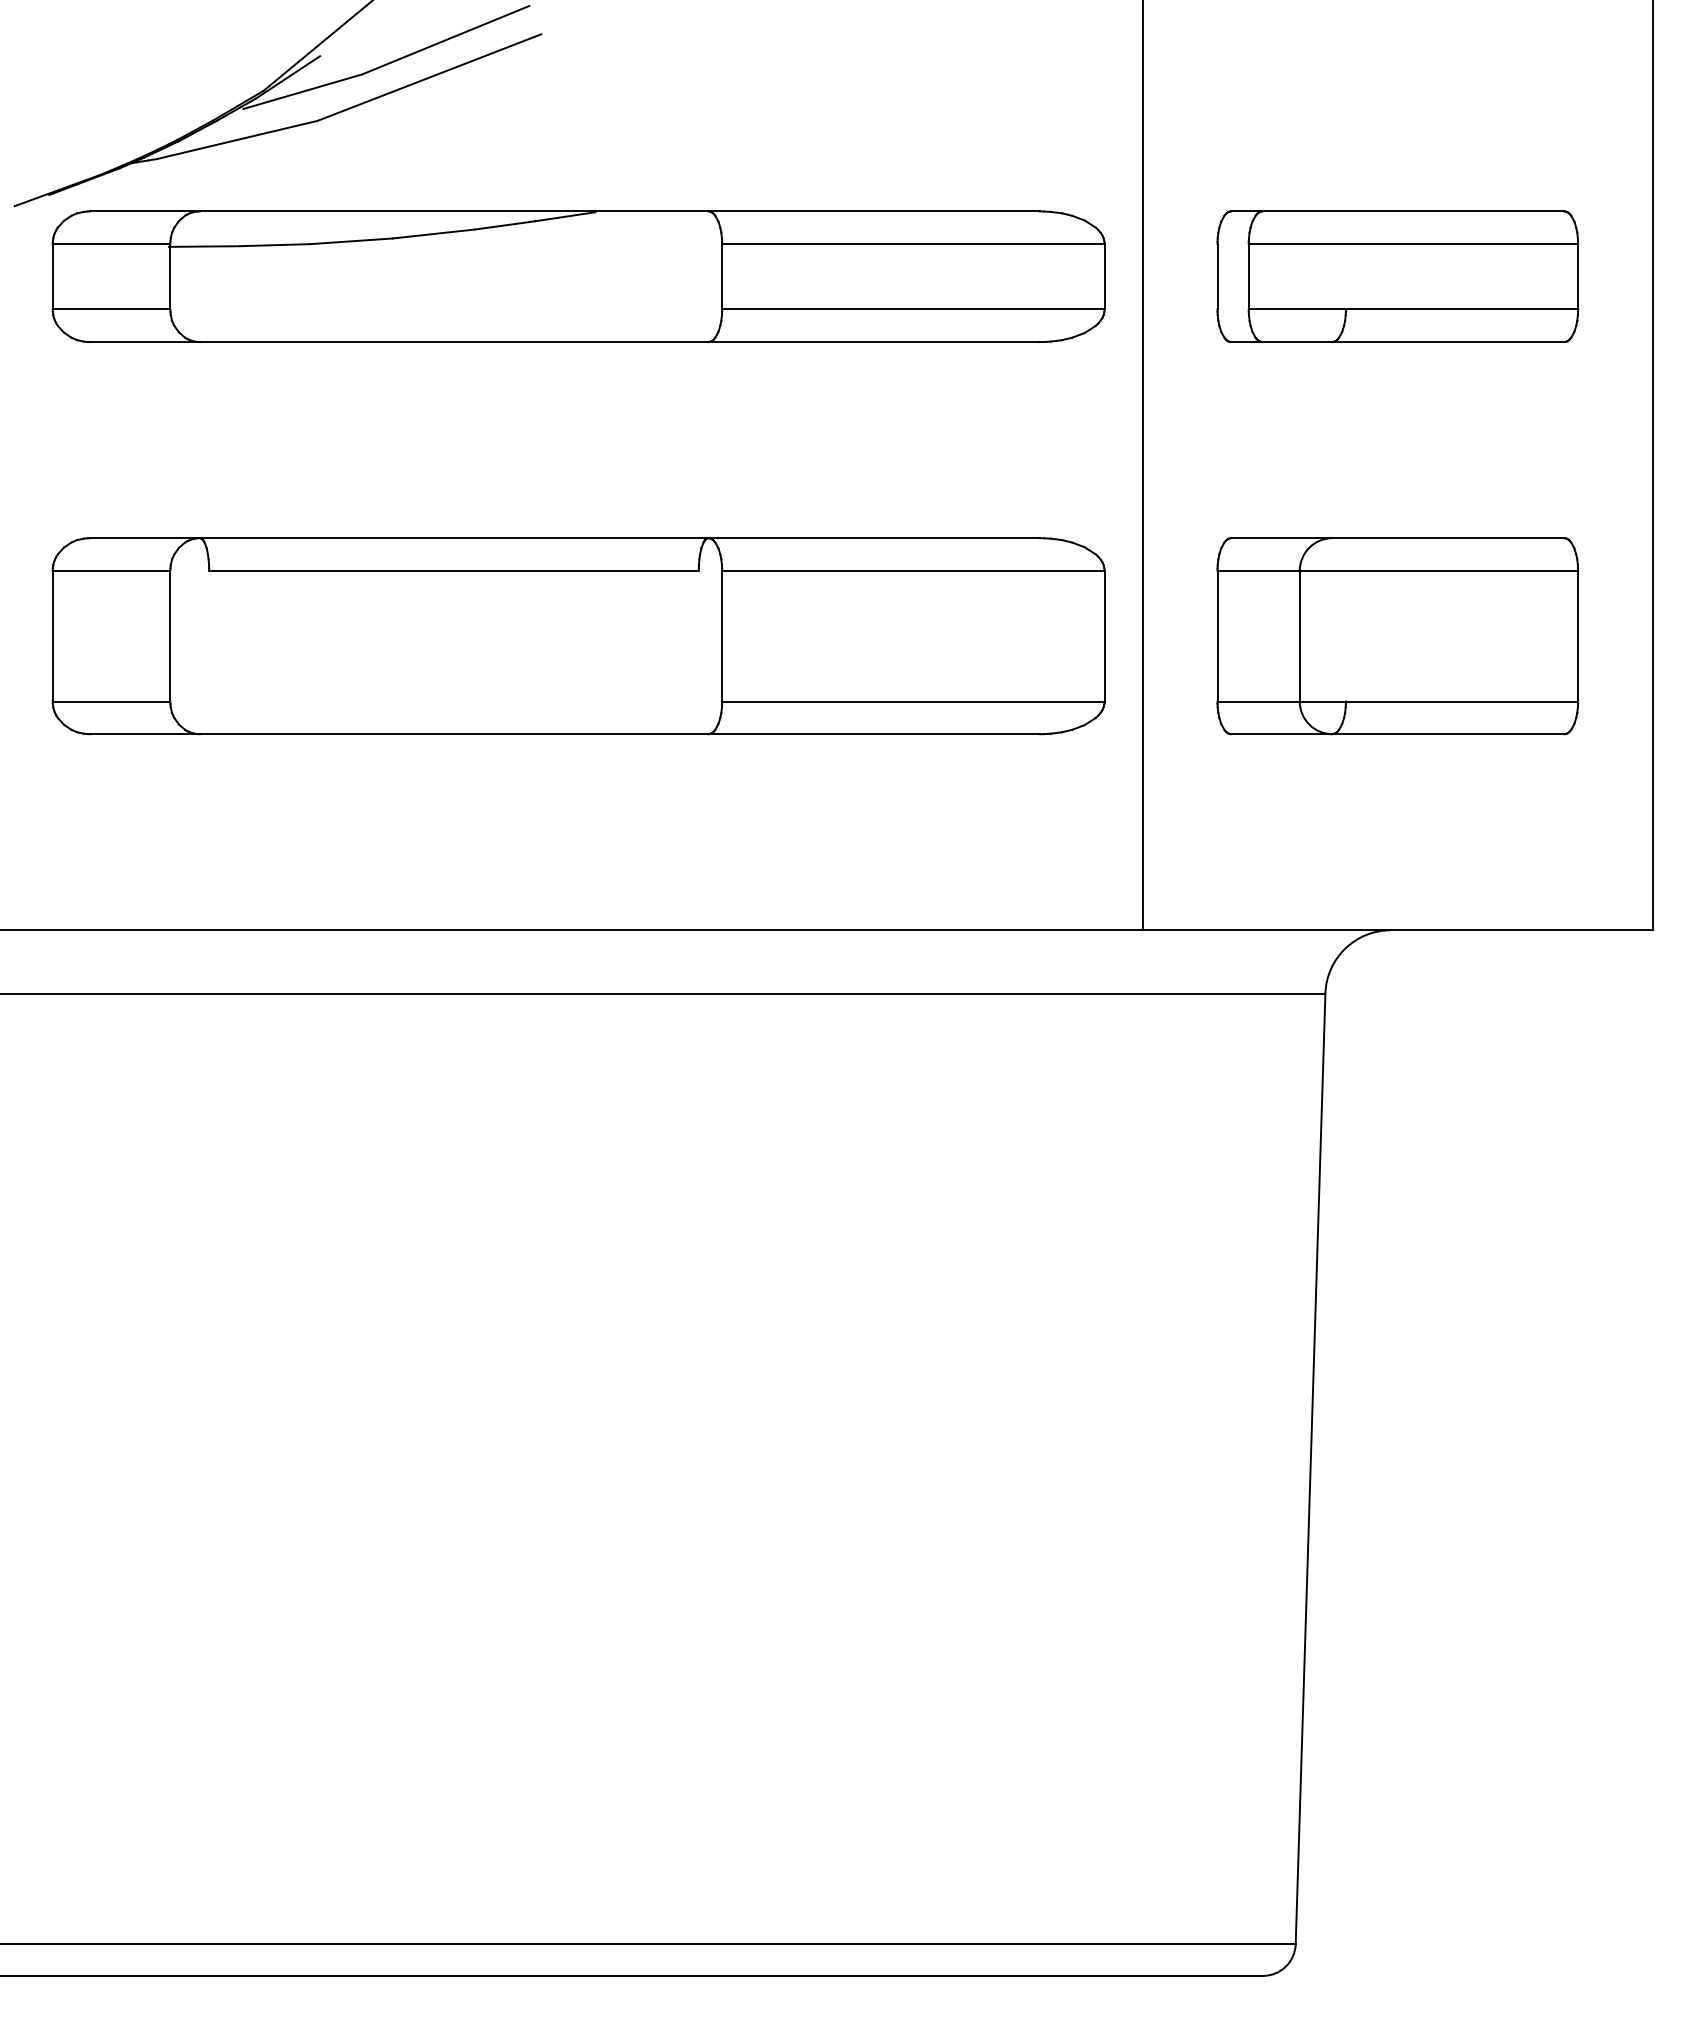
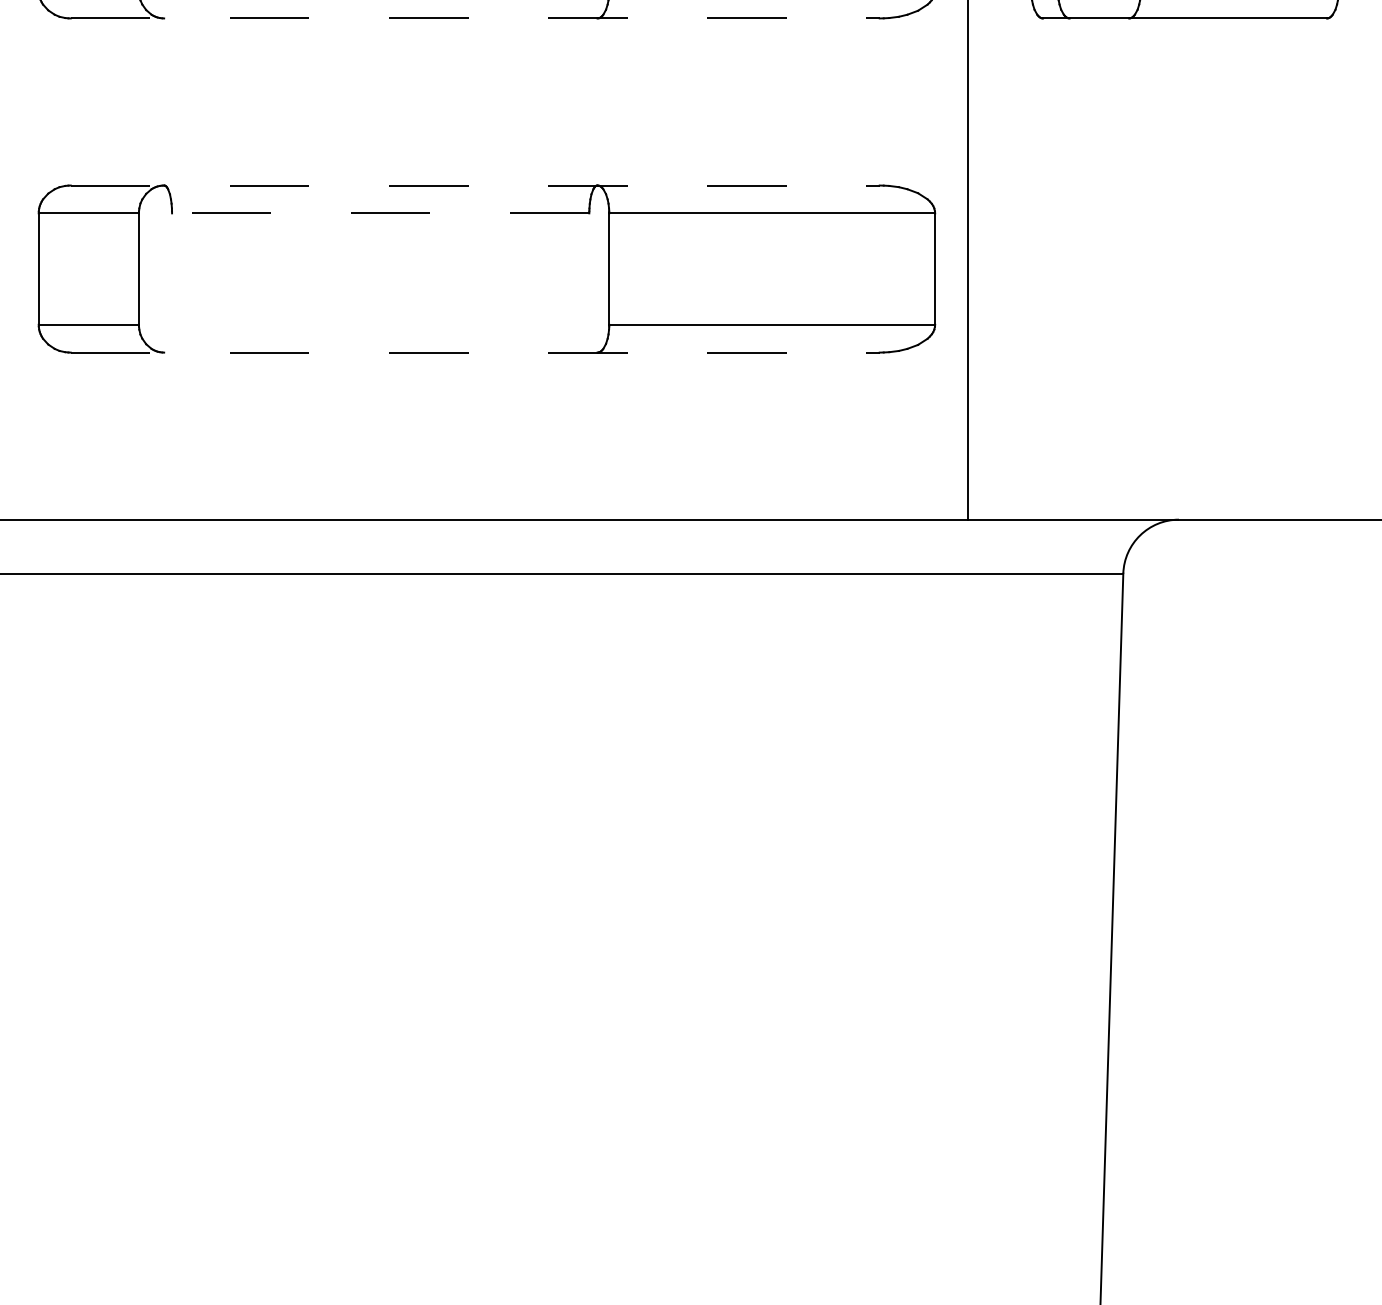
line: (564, 342) -> (474, 18), solid -> dashed
line: (564, 538) -> (474, 185), solid -> dashed
line: (454, 570) -> (381, 213), solid -> dashed
part: (1397, 636) -> (1184, 269), removed
line: (564, 734) -> (474, 352), solid -> dashed

